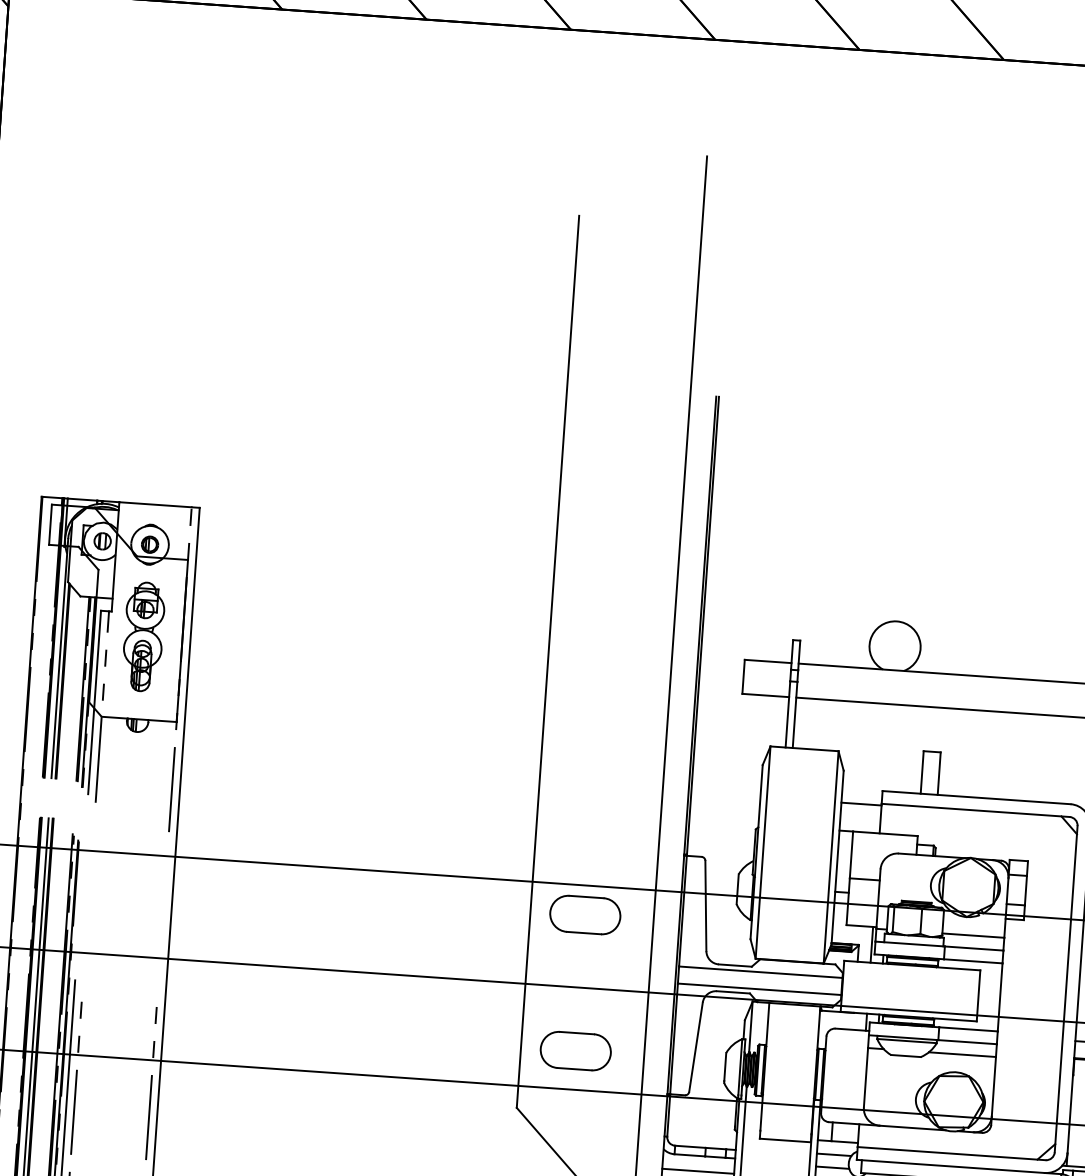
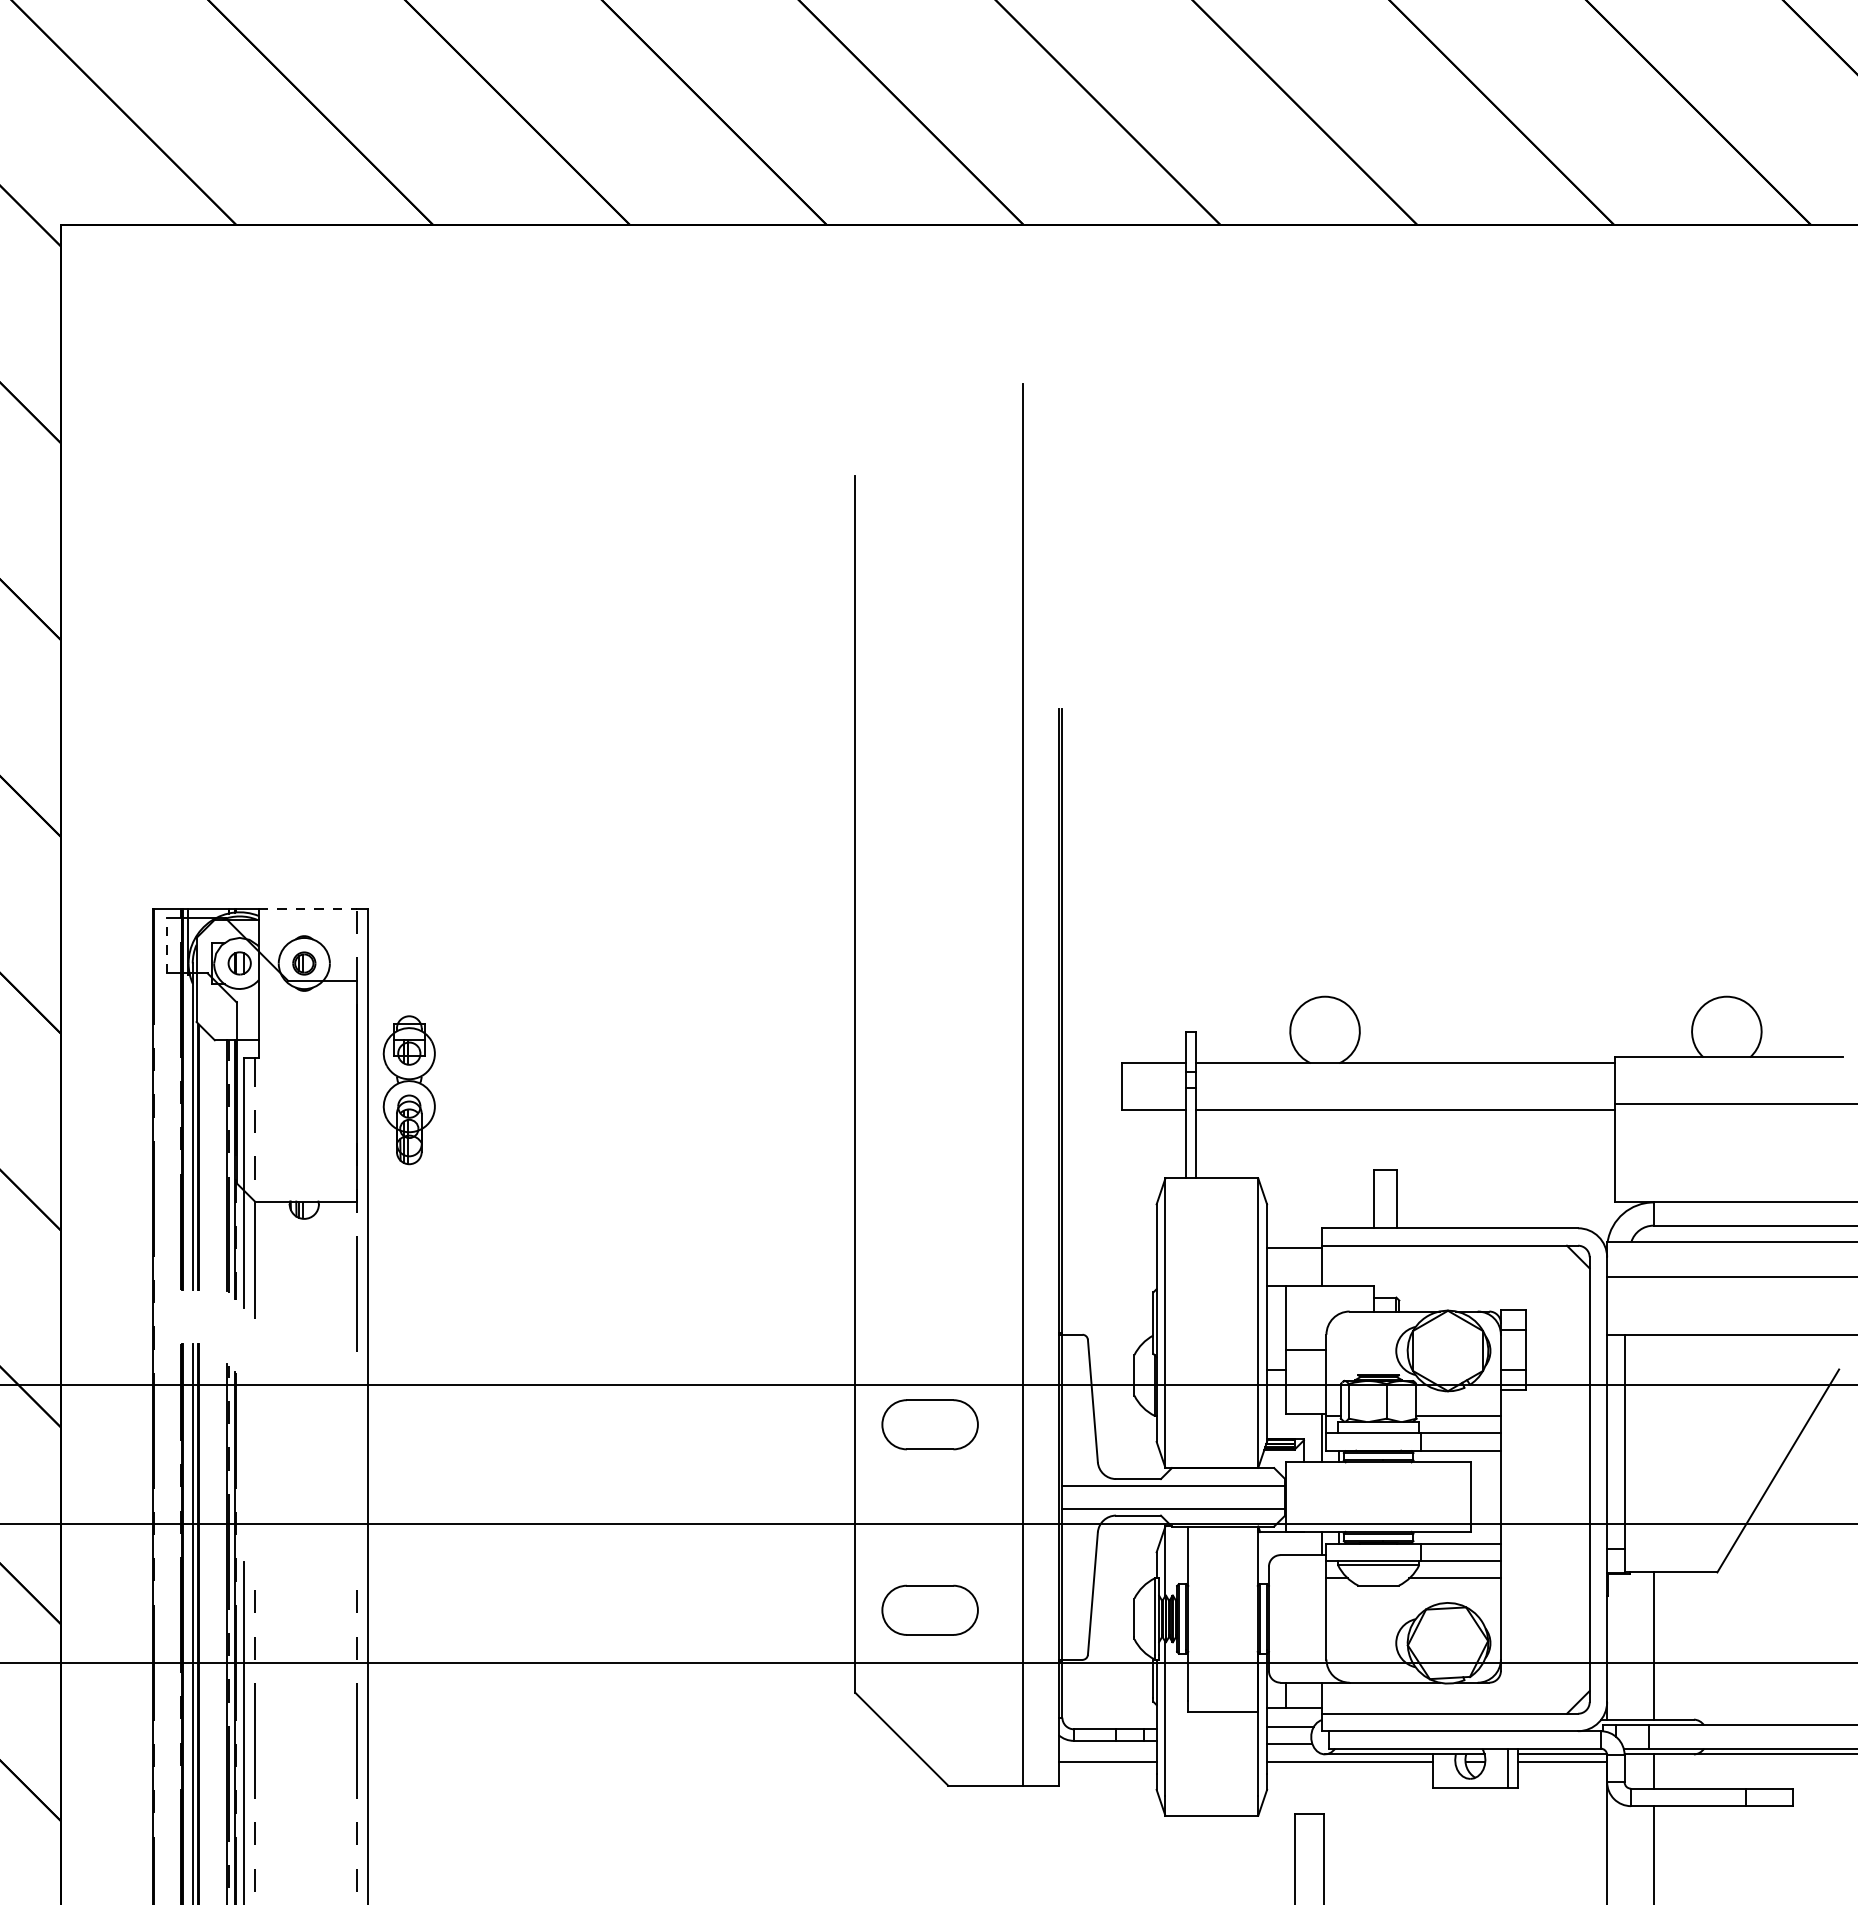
line: (155, 504) -> (308, 908), solid -> dashed
line: (50, 524) -> (167, 945), solid -> dashed
part: (142, 637) -> (408, 1090), moved

